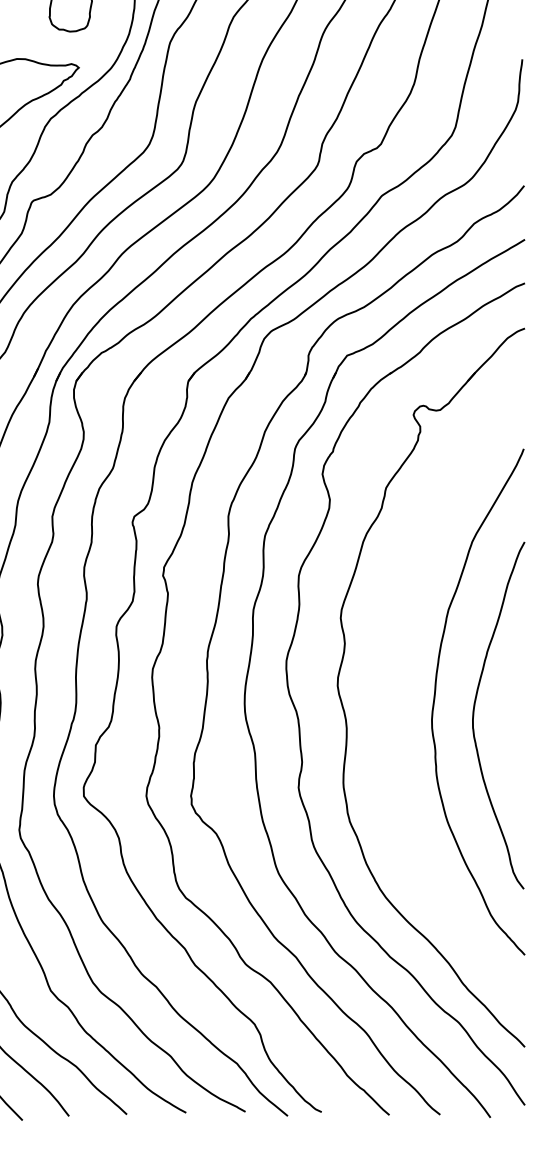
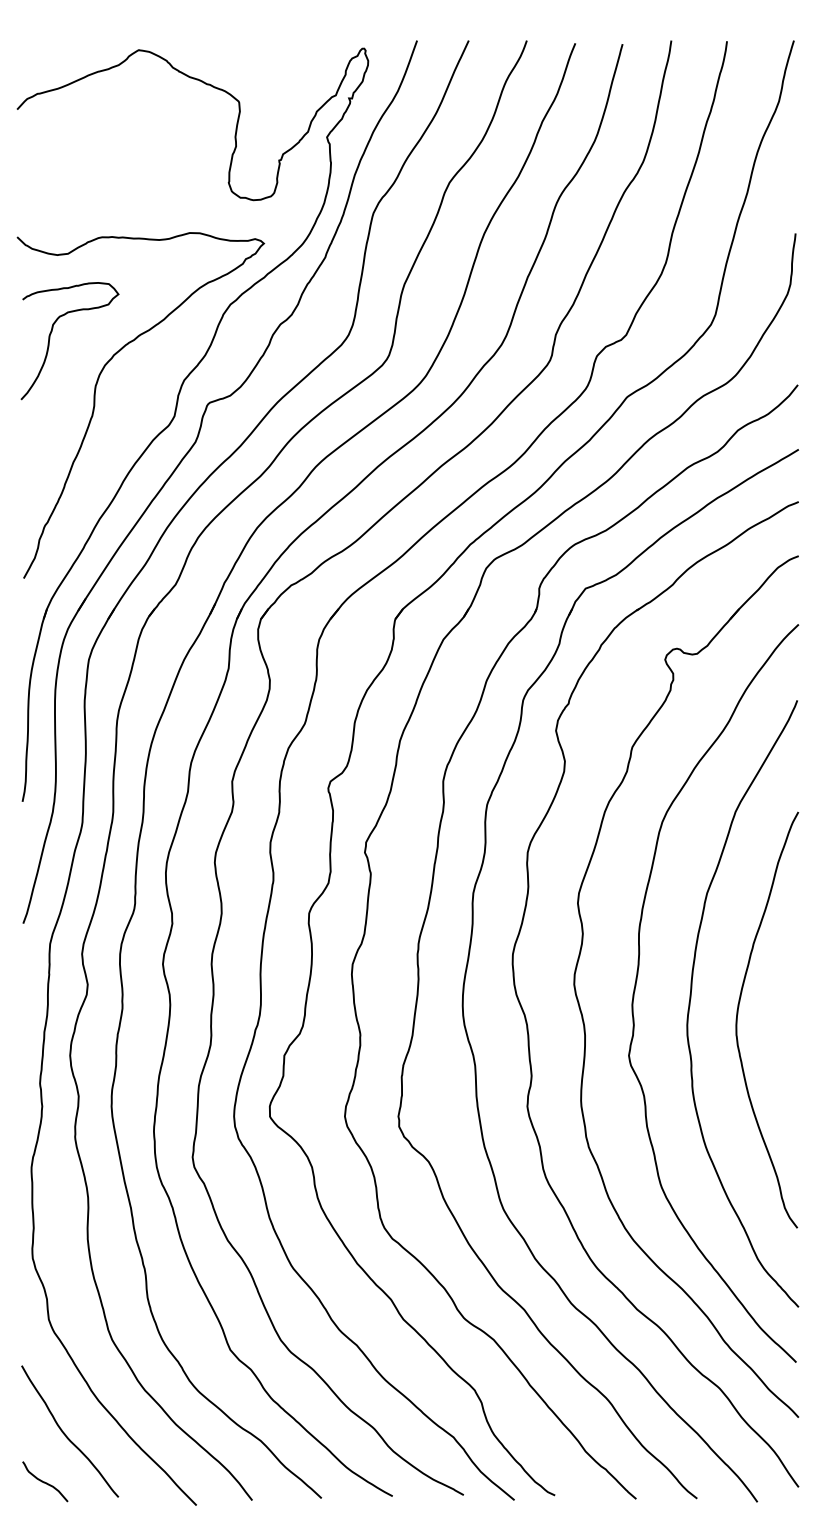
curve: (390, 682) -> (637, 980), added

